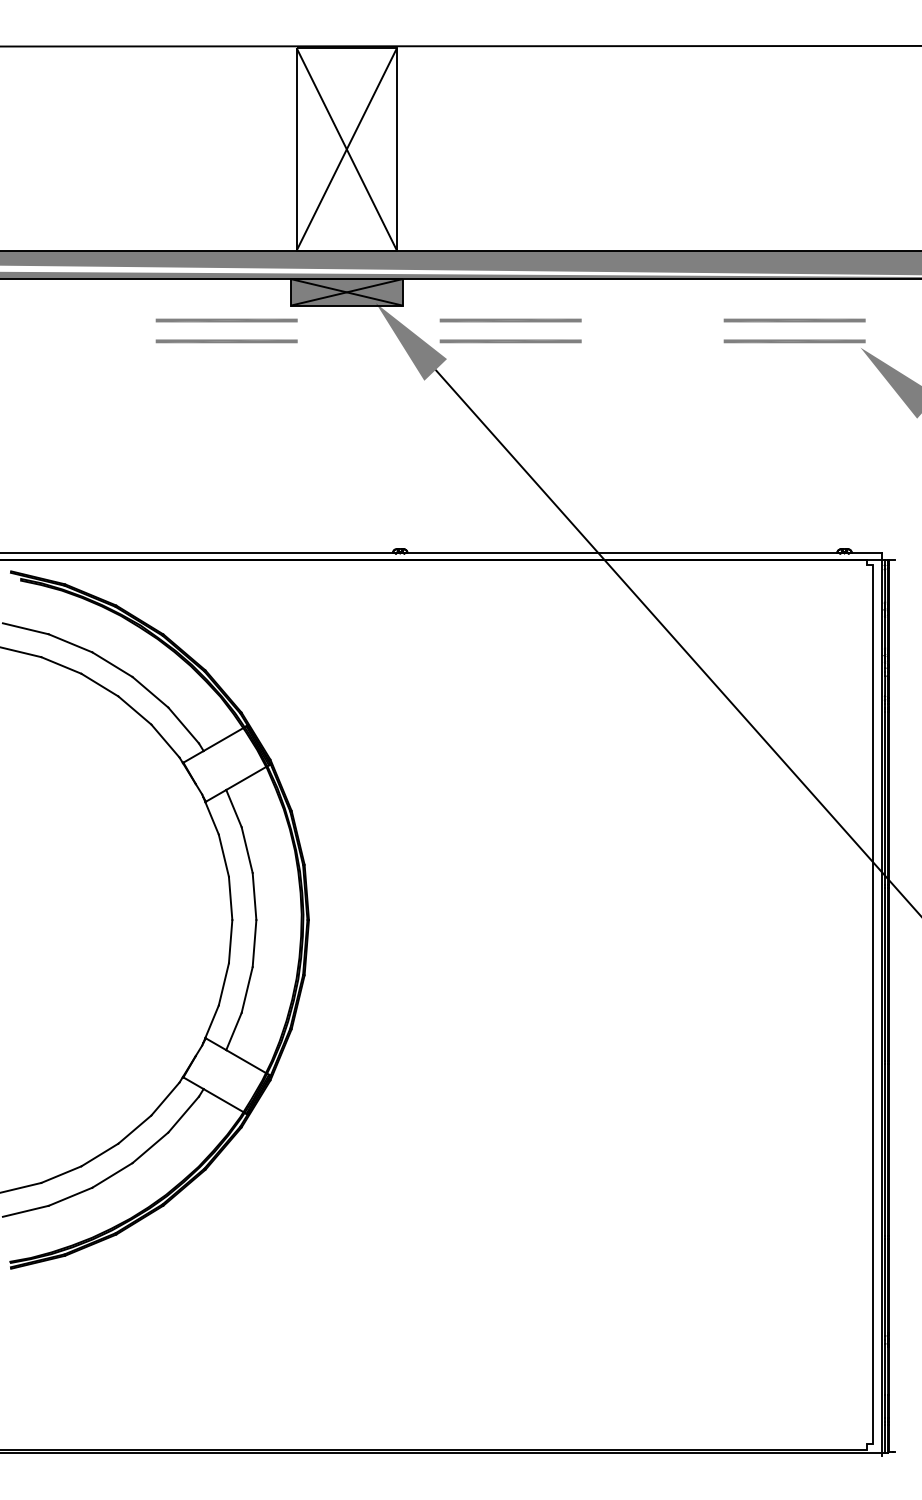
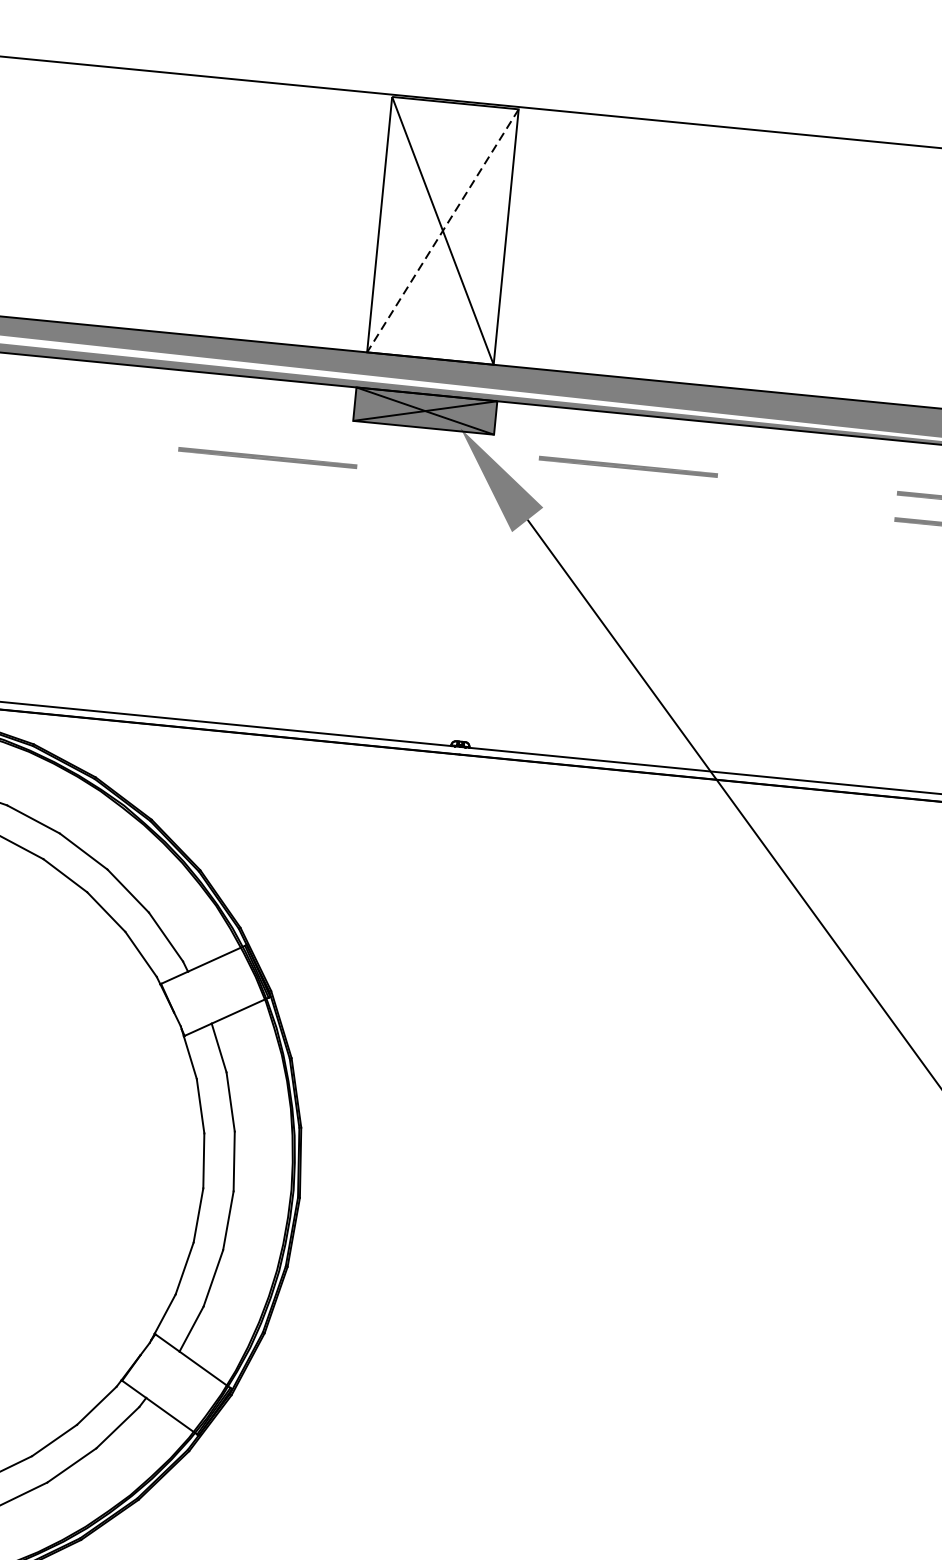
line: (346, 149) -> (442, 230), solid -> dashed
line: (226, 320) -> (270, 431), removed
line: (510, 341) -> (625, 493), removed

